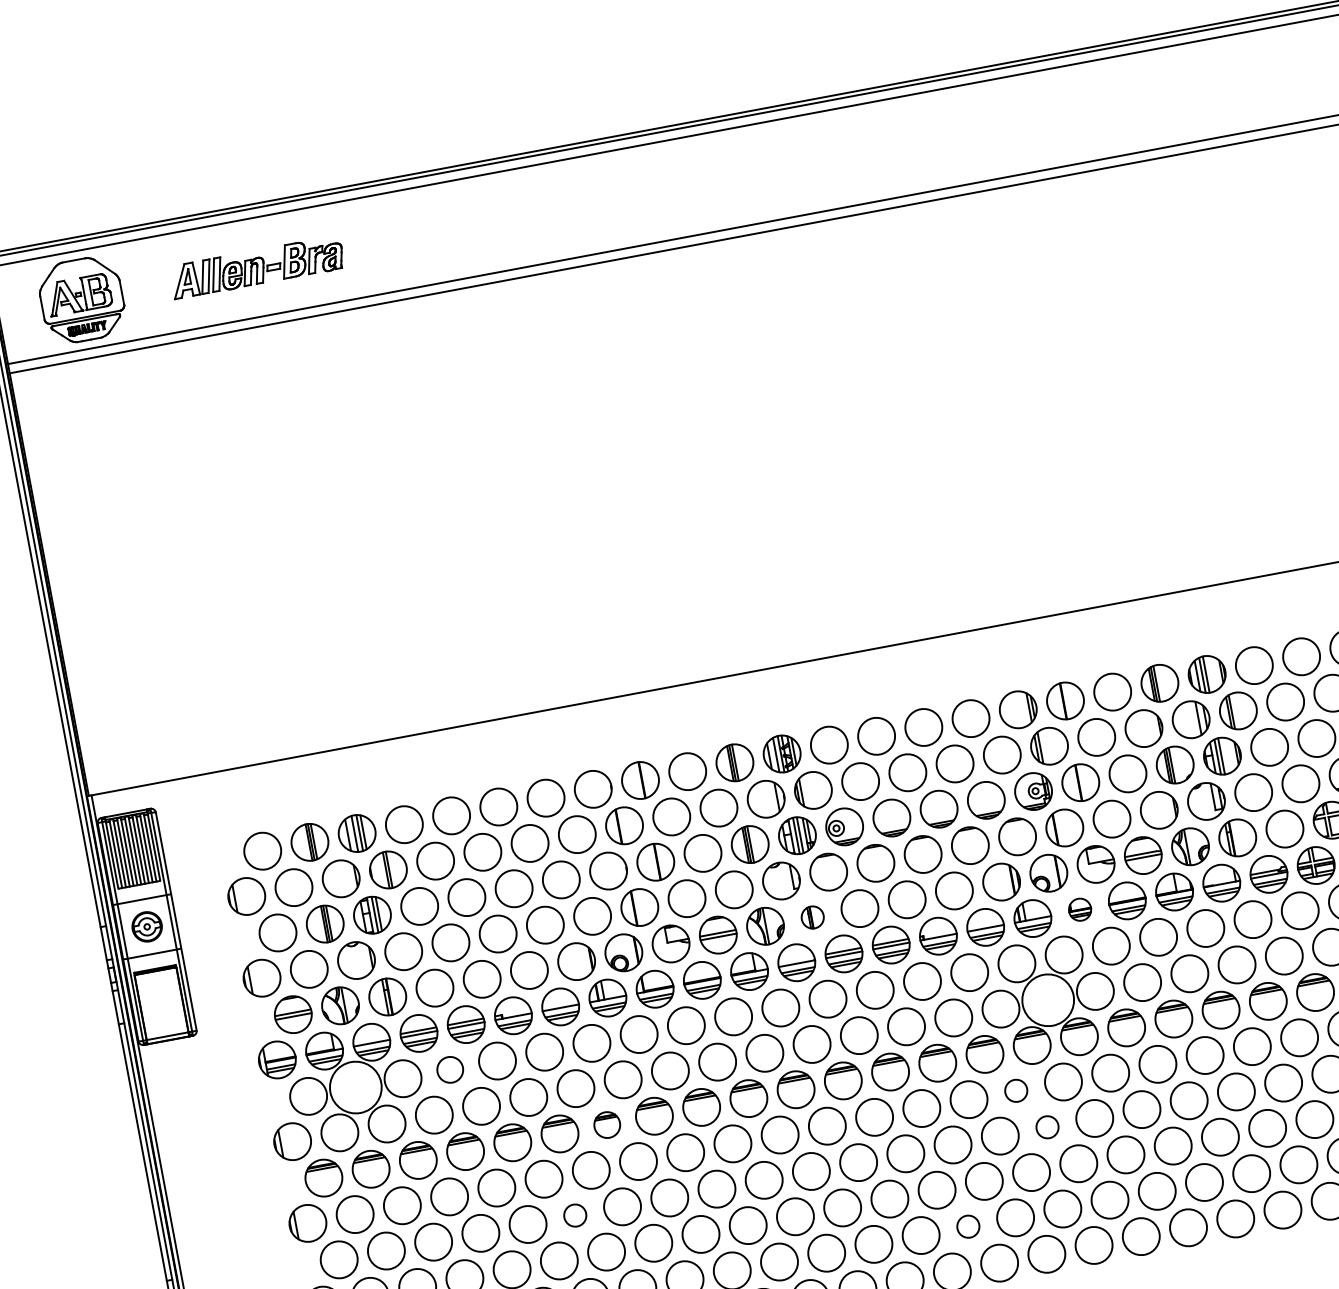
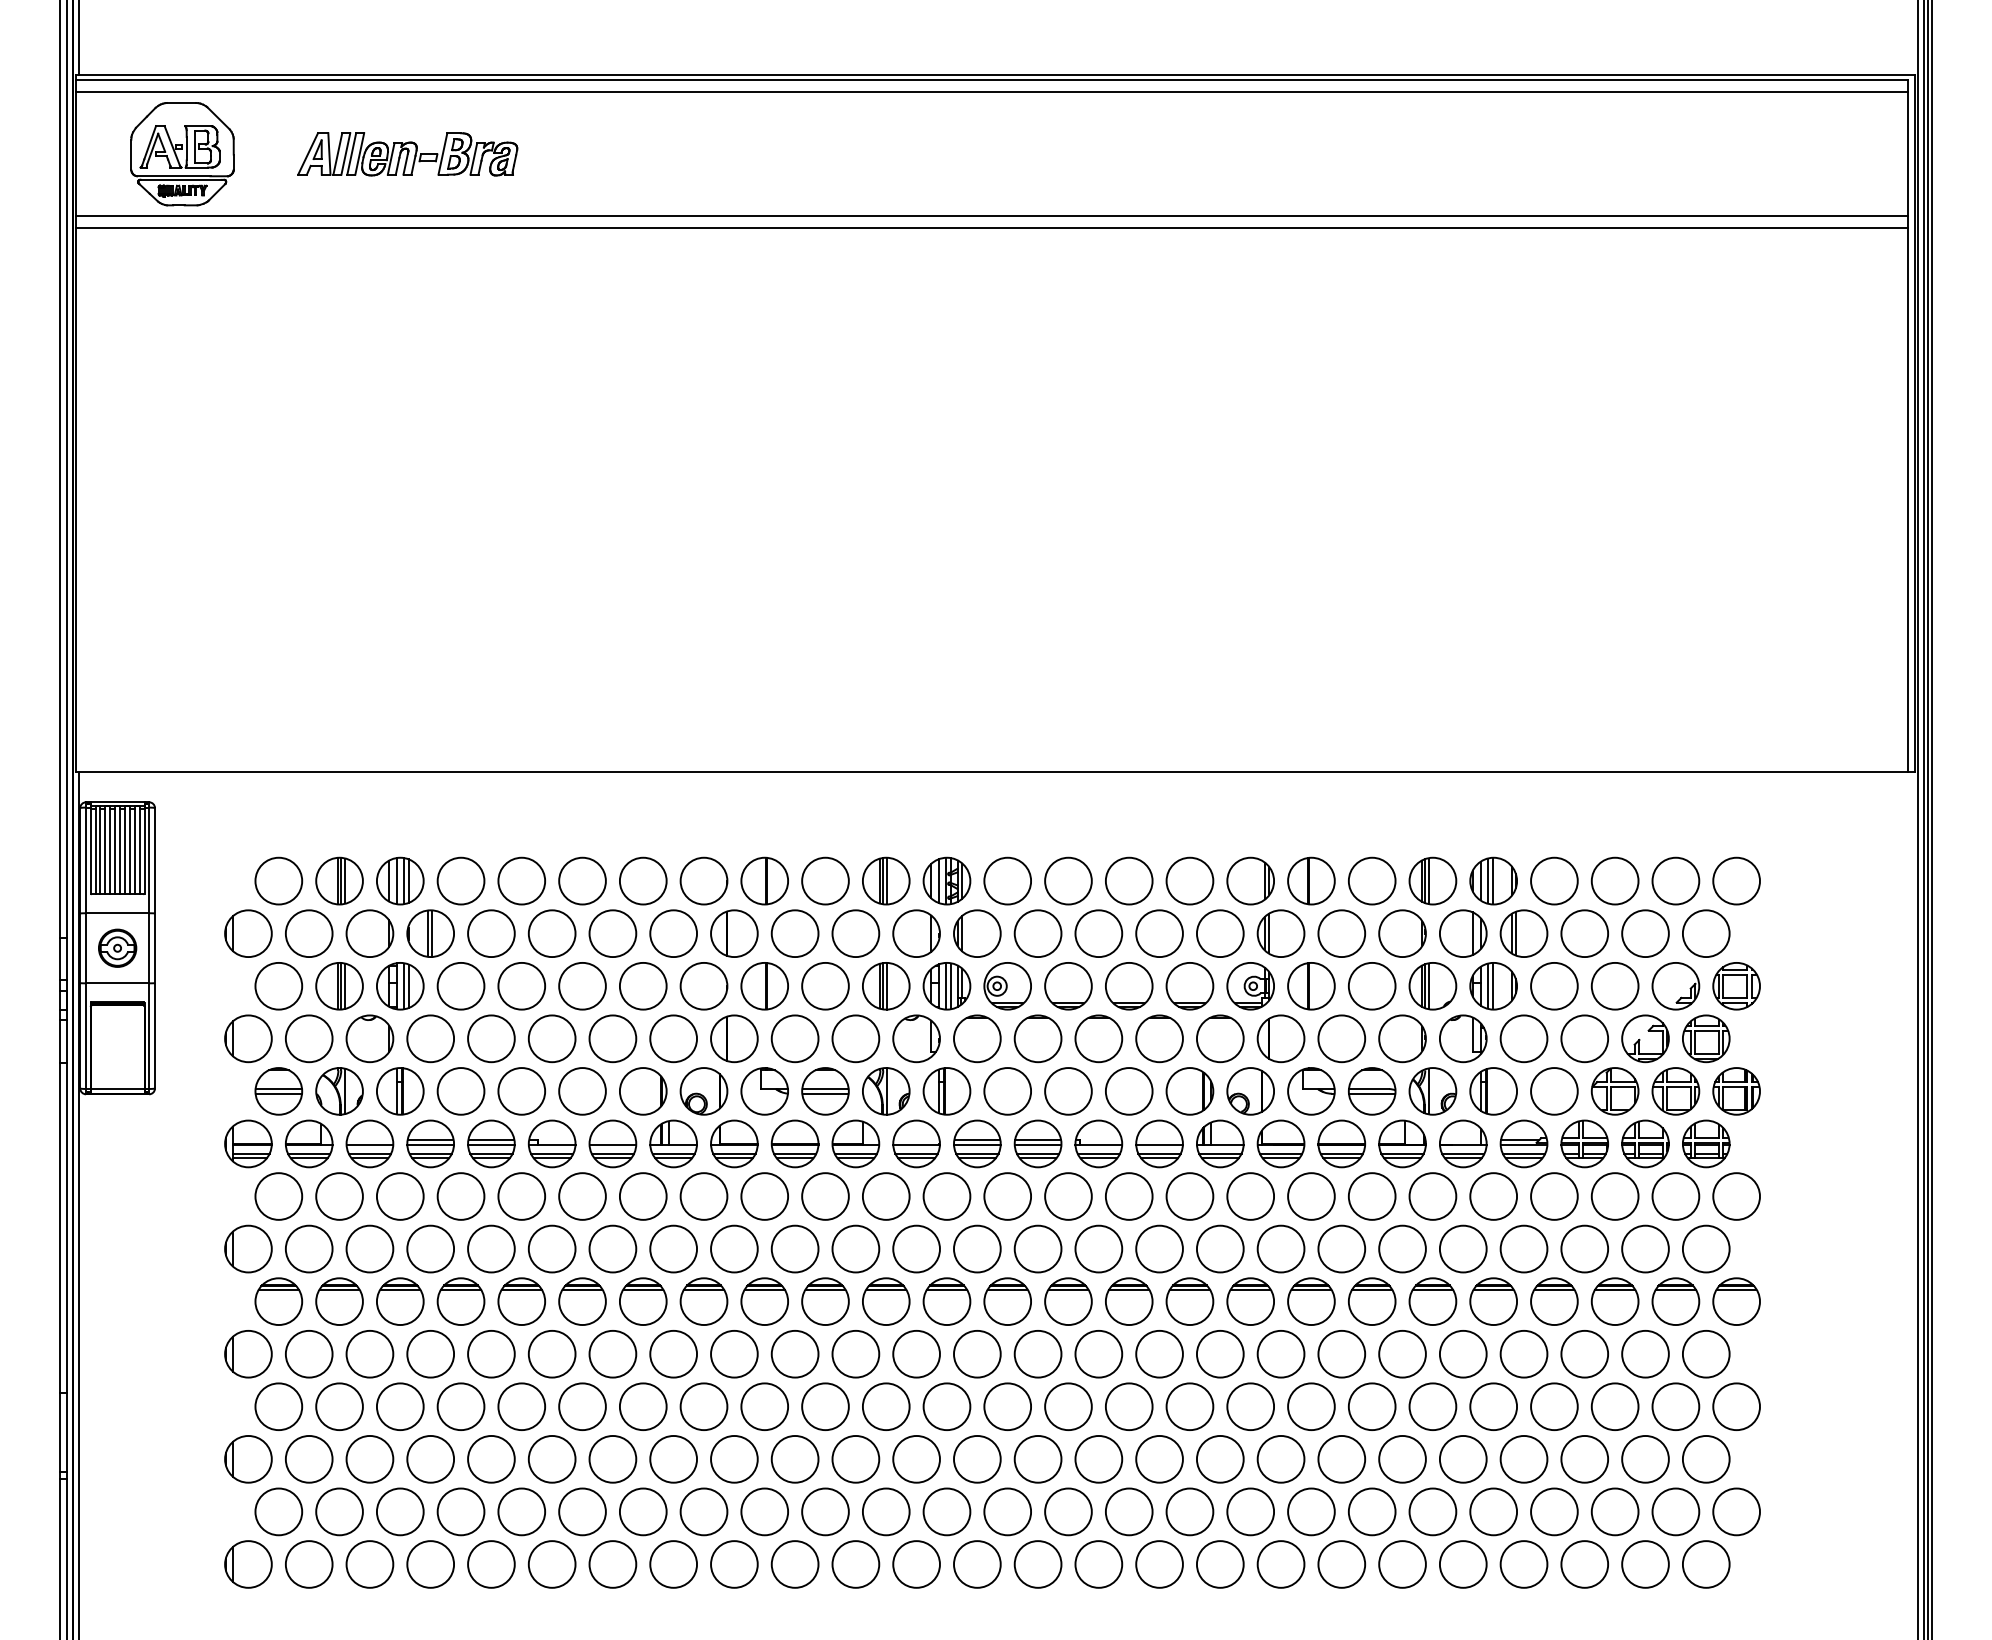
part: (1079, 909) -> (1280, 1143), size x1.67
part: (812, 917) -> (946, 1091), size x1.67
circle: (1047, 999) -> (1219, 1248), size x0.71
circle: (449, 1069) -> (460, 1196), size x1.43
circle: (355, 1087) -> (339, 1196), size x0.71
circle: (1016, 1090) -> (1159, 1353), size x1.67
part: (607, 1124) -> (643, 1301), size x1.43
circle: (1047, 1127) -> (1189, 1406), size x1.67
circle: (575, 1215) -> (582, 1406), size x1.67
circle: (968, 1226) -> (1068, 1511), size x1.67

